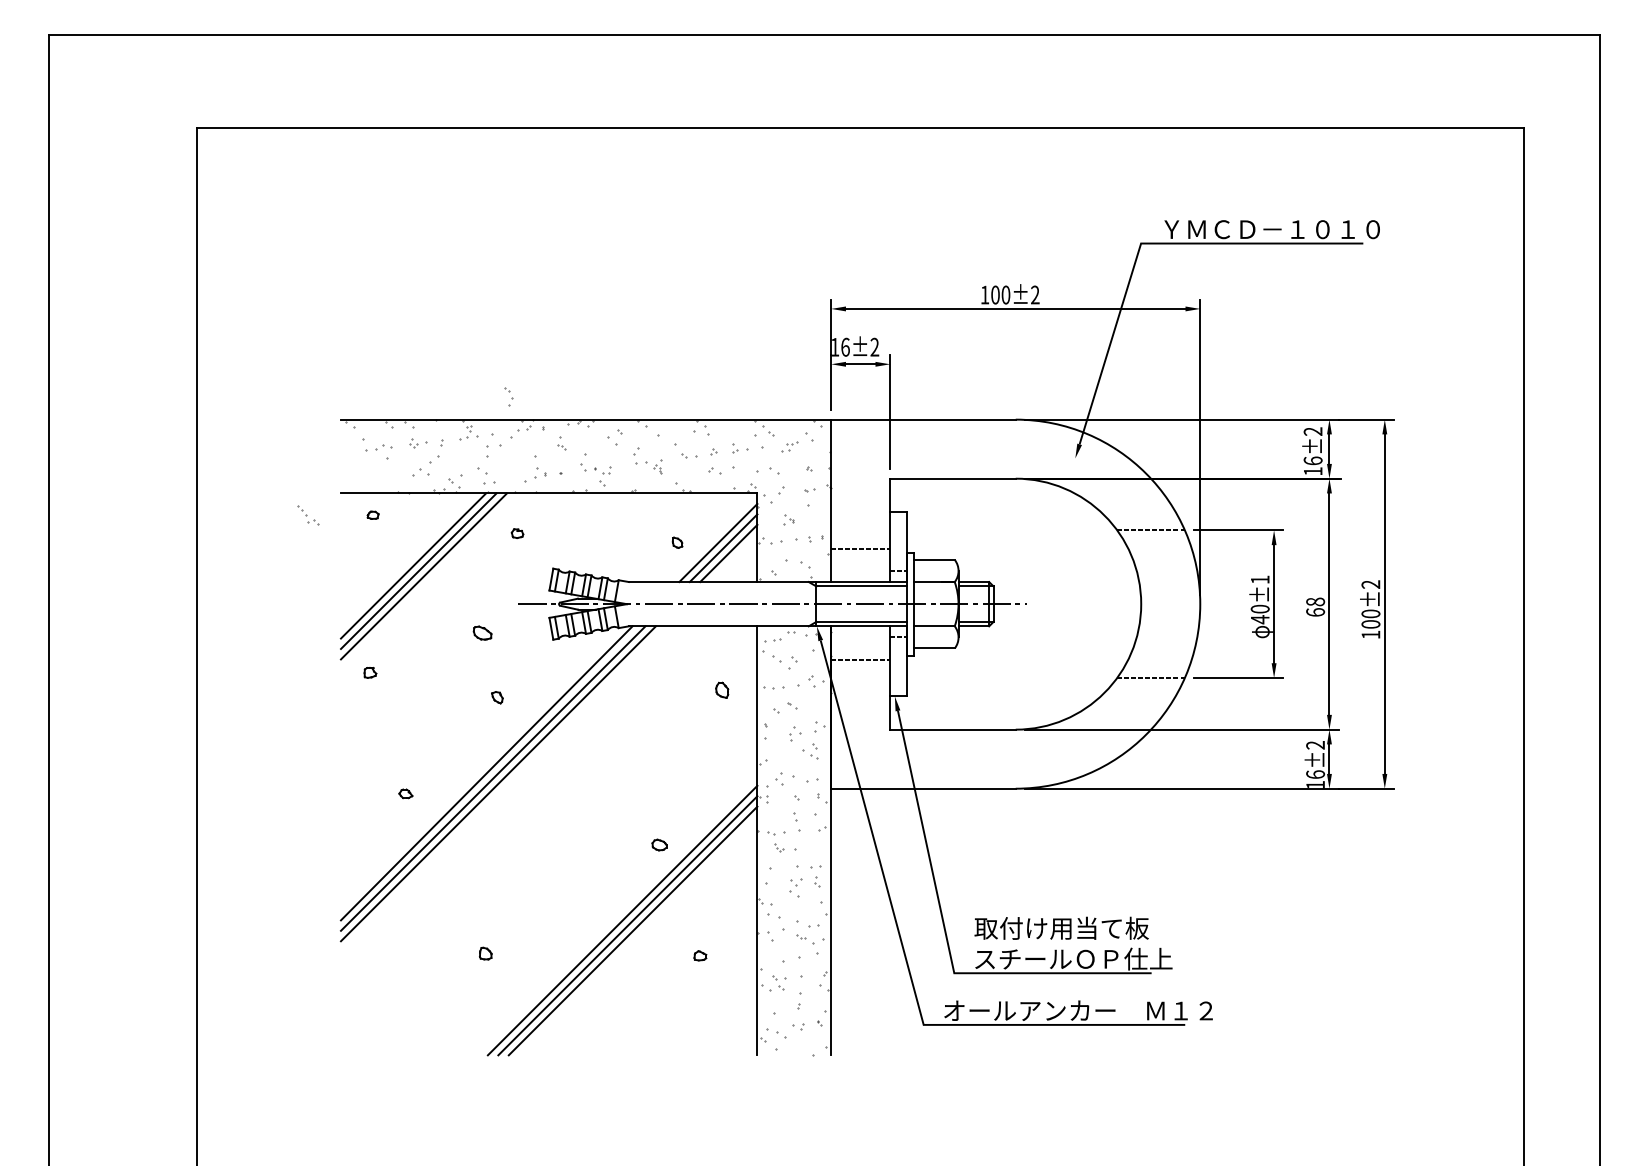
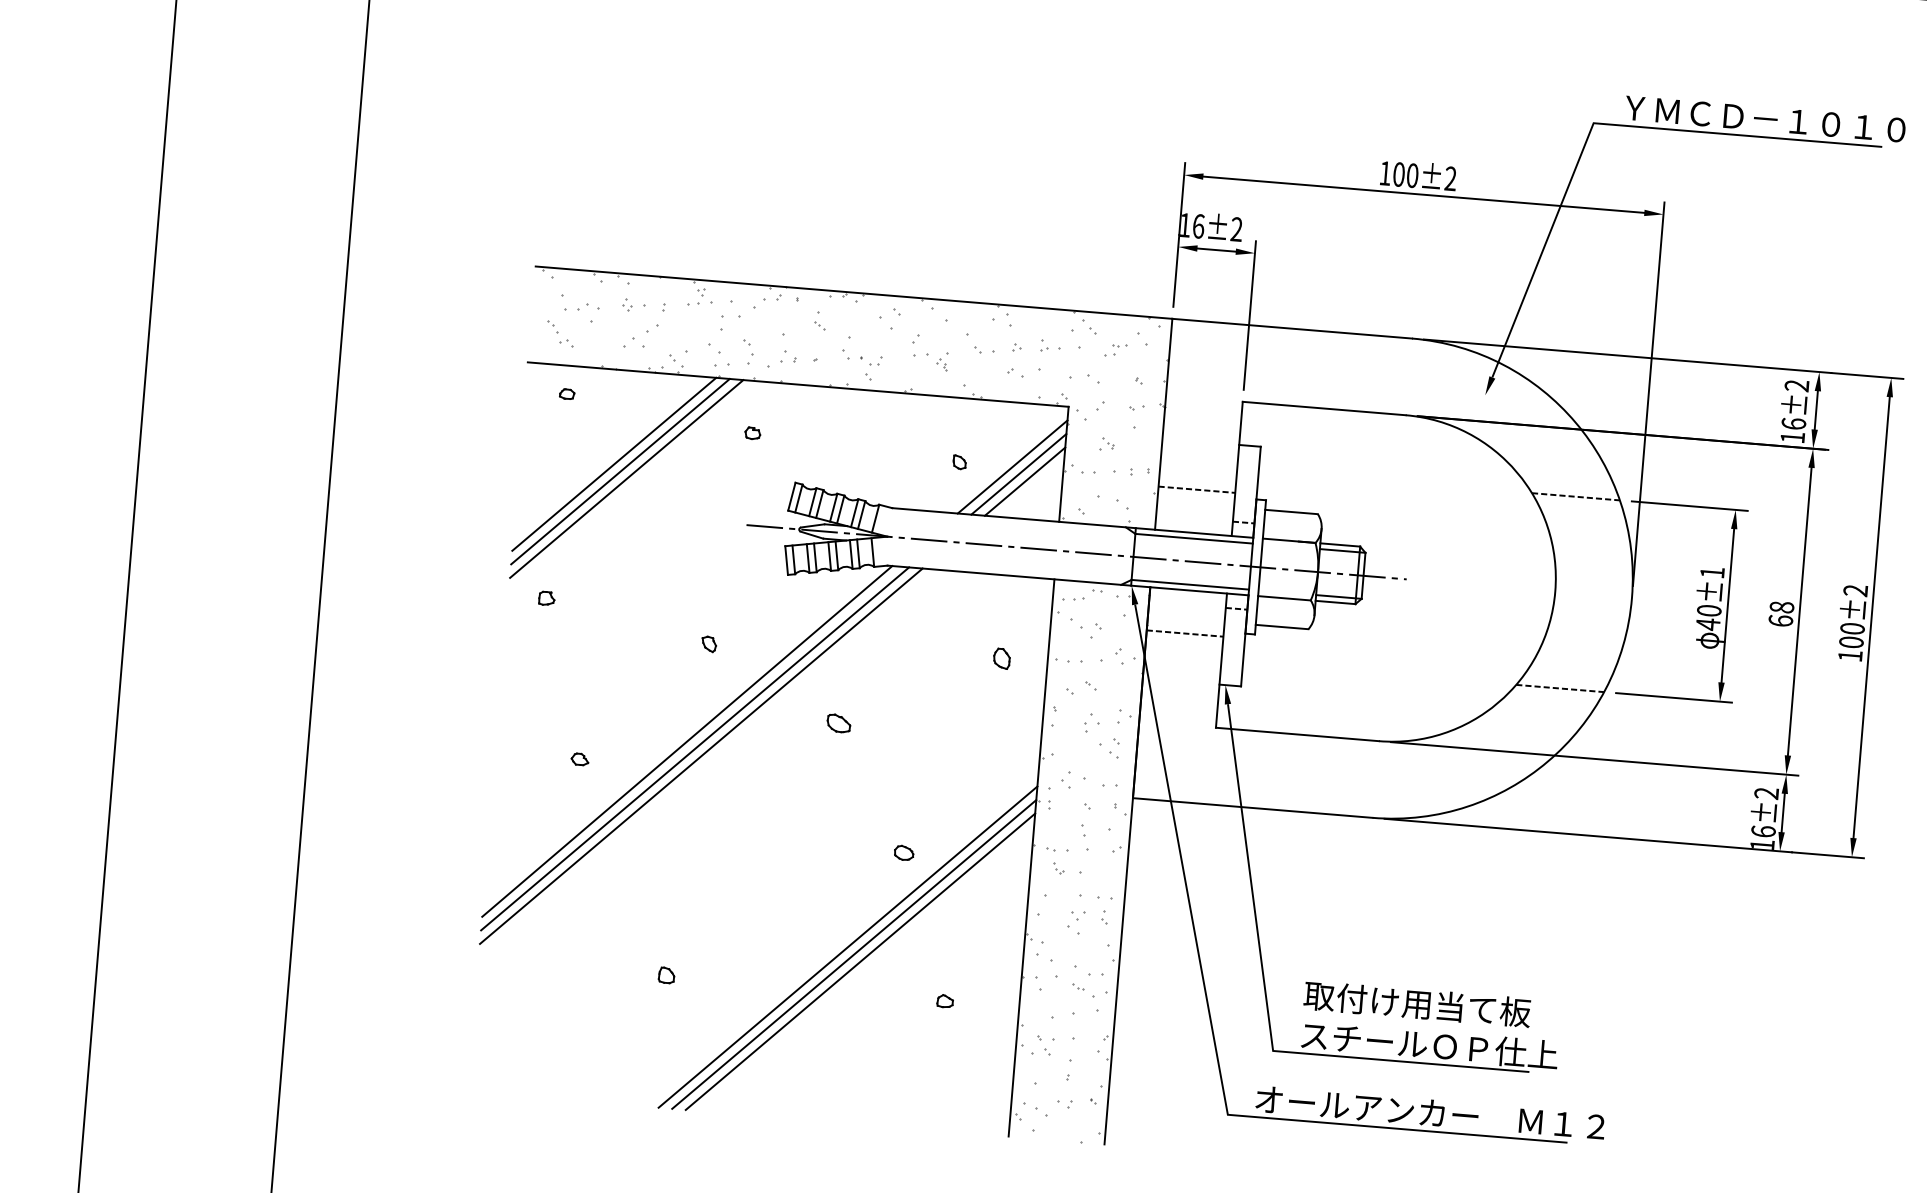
part: (508, 396) -> (747, 351), moved
part: (308, 515) -> (560, 333), moved
part: (482, 632) -> (838, 722), moved

